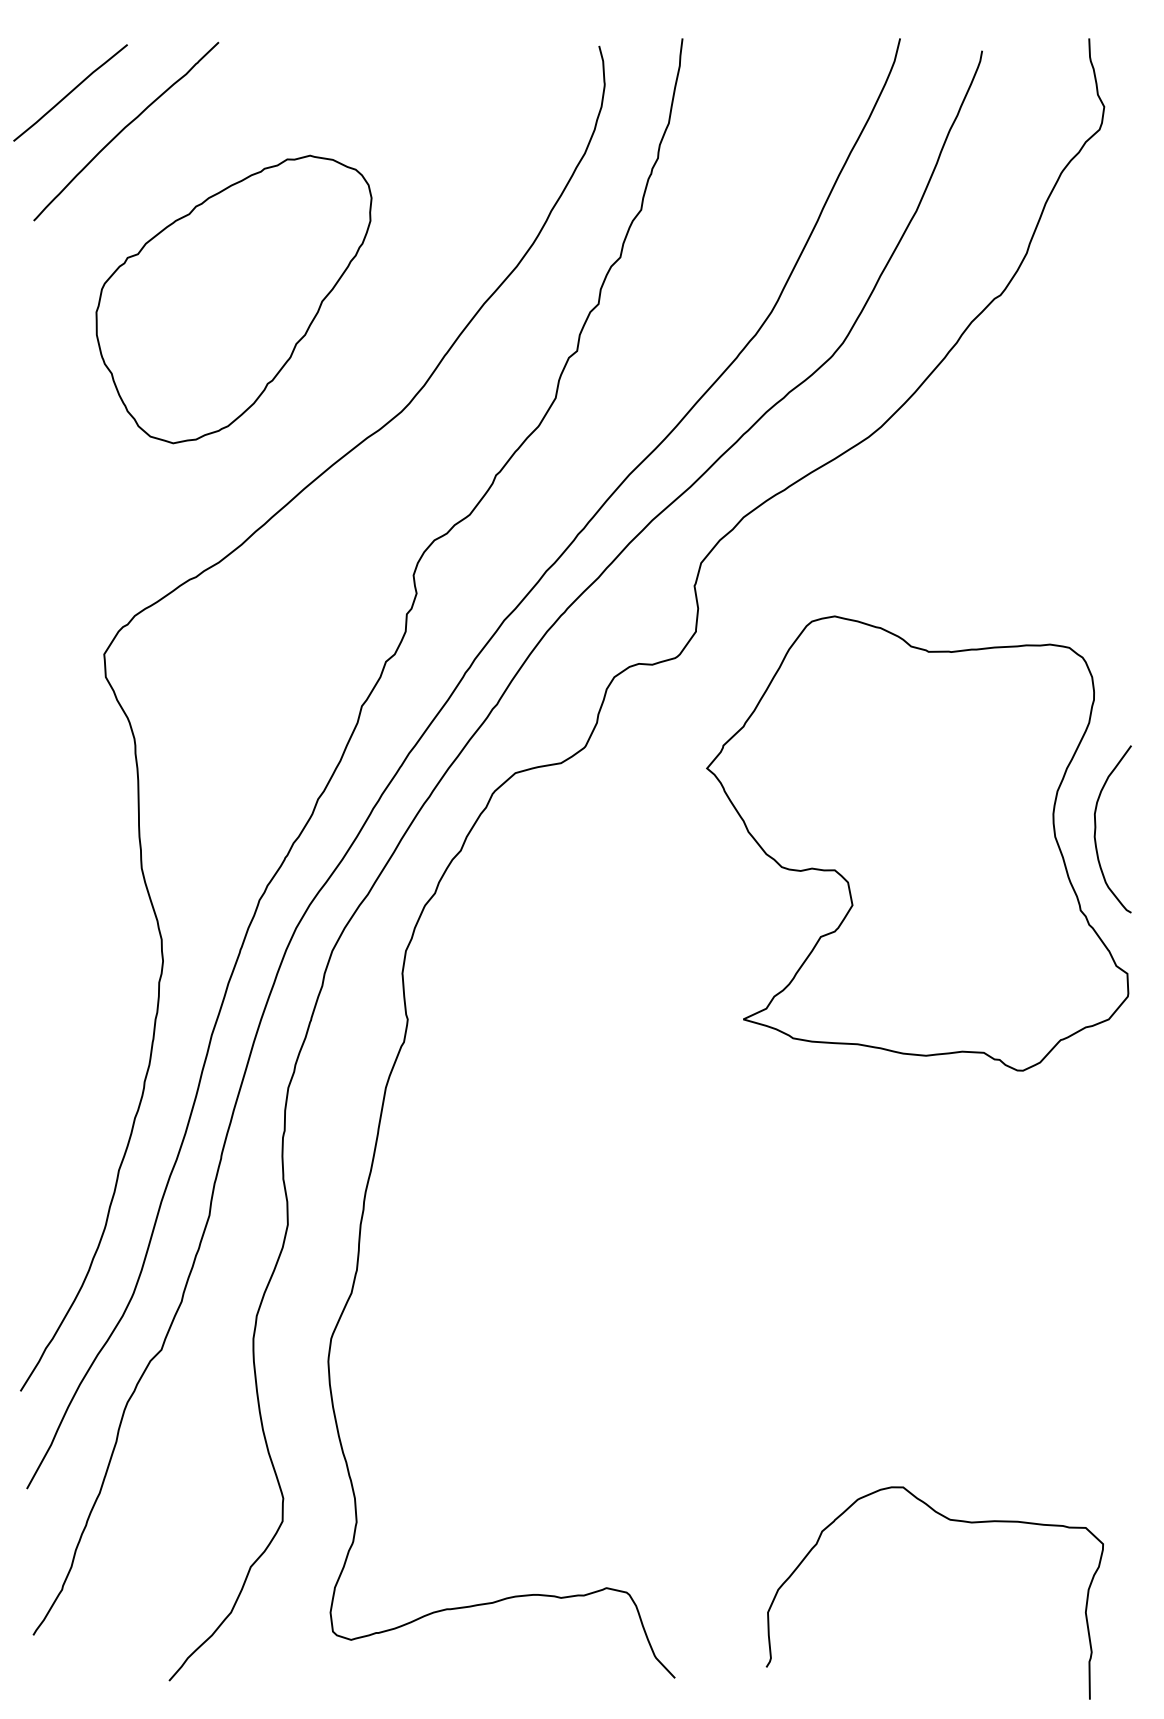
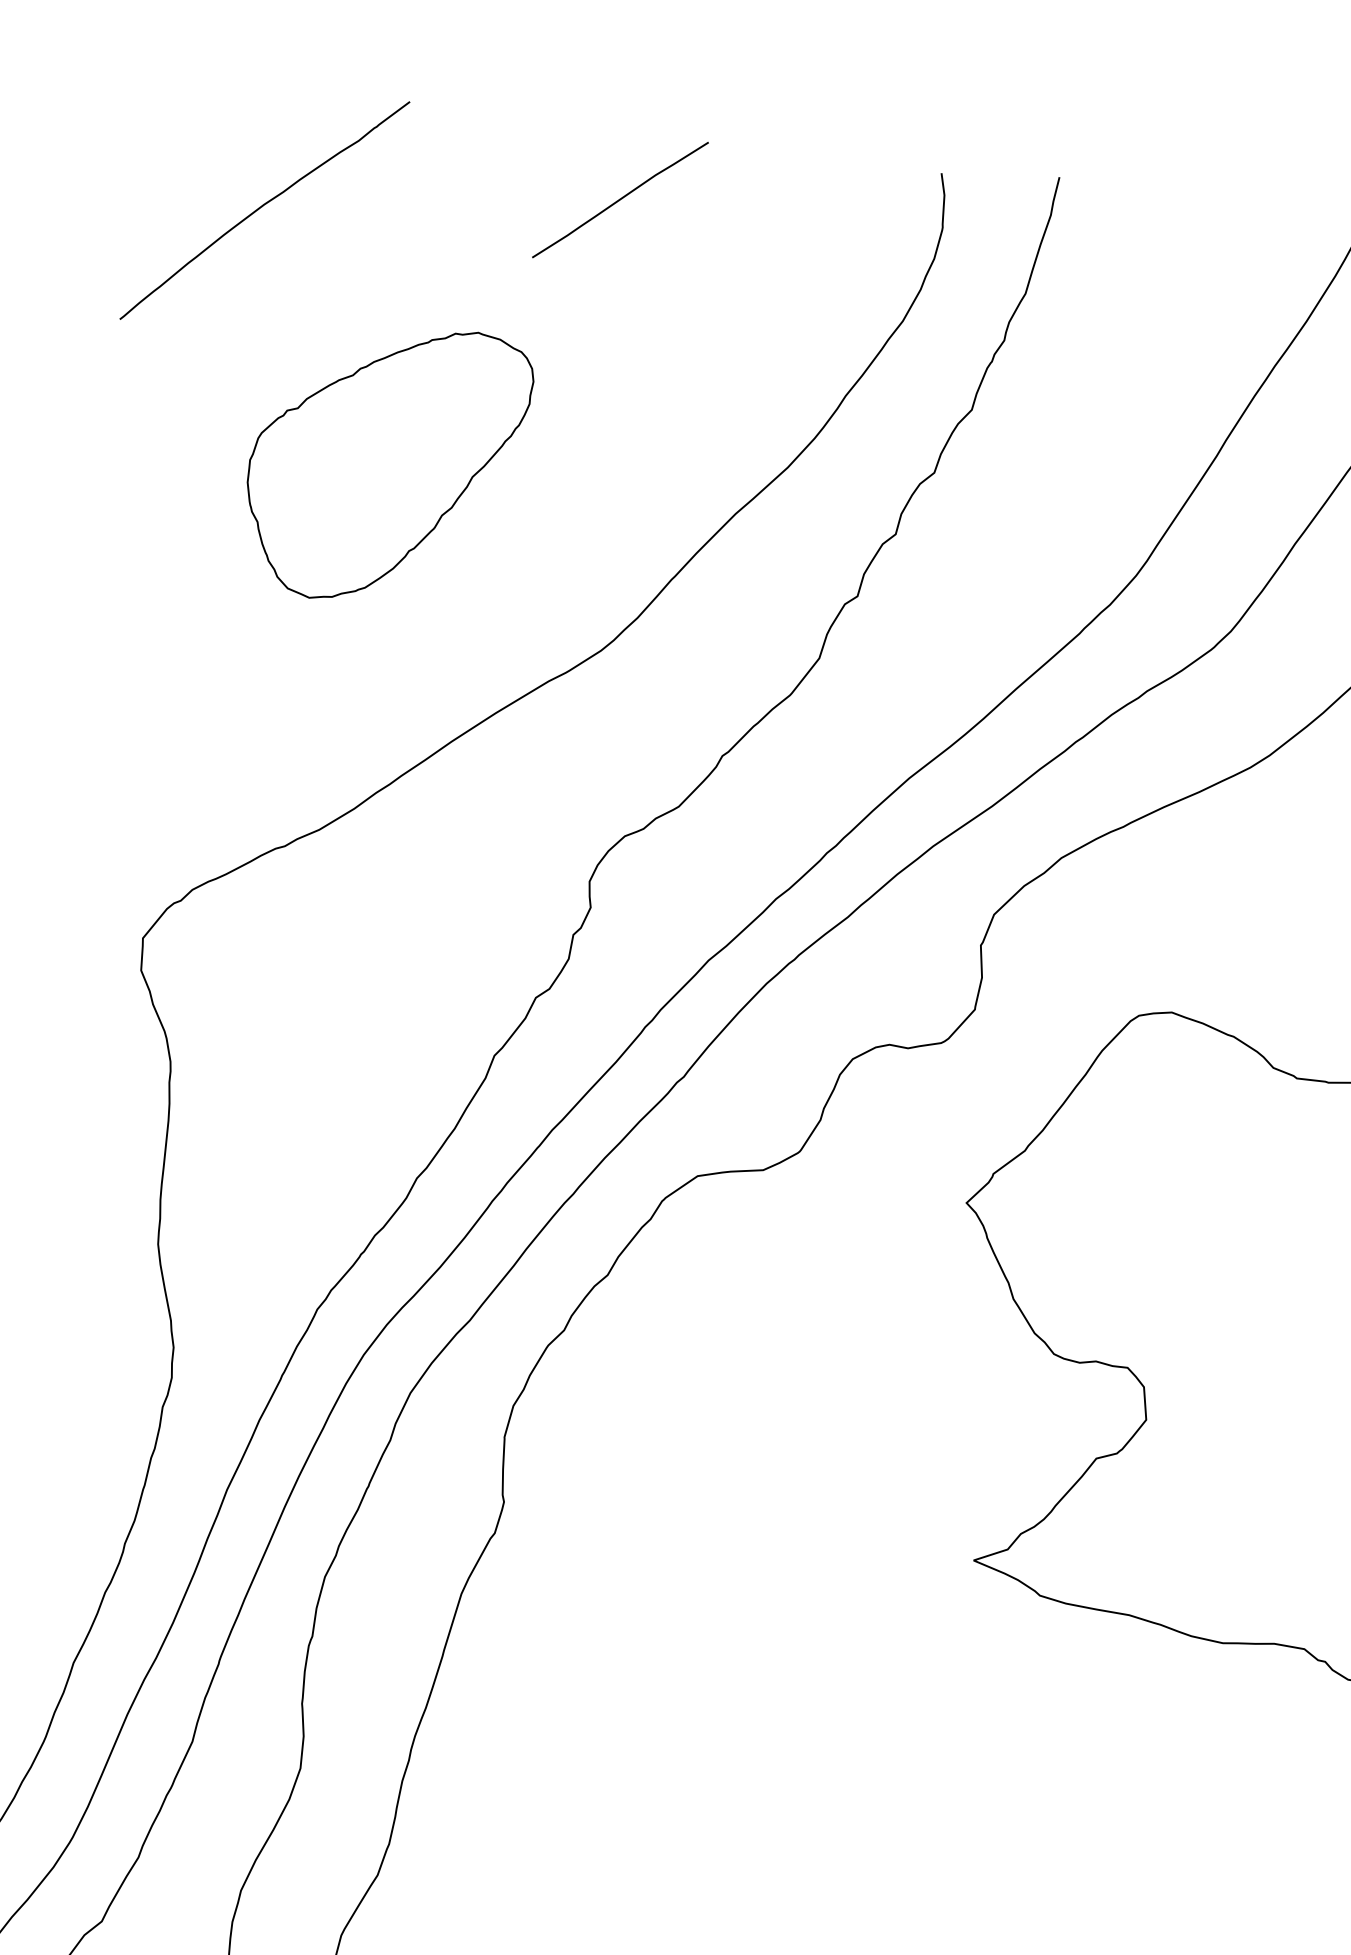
curve: (70, 92) -> (620, 199), moved
part: (233, 299) -> (385, 464), size x0.7

